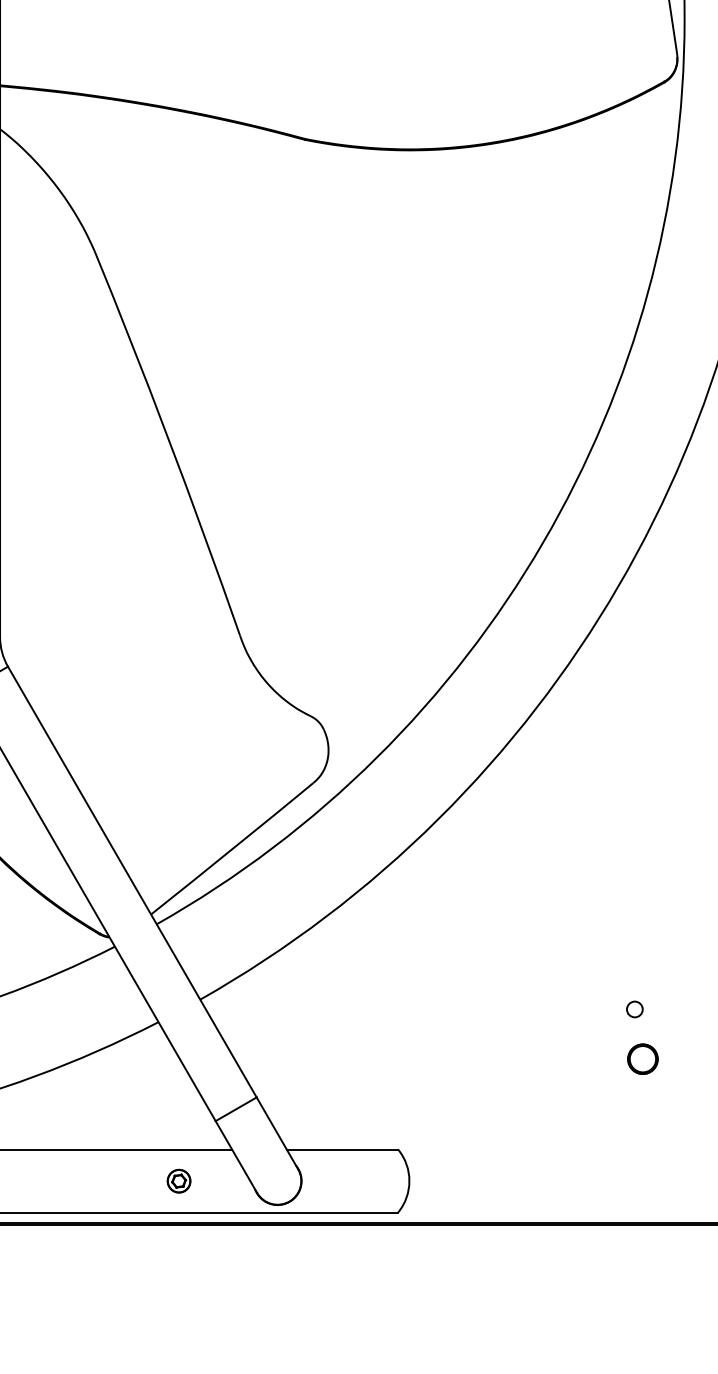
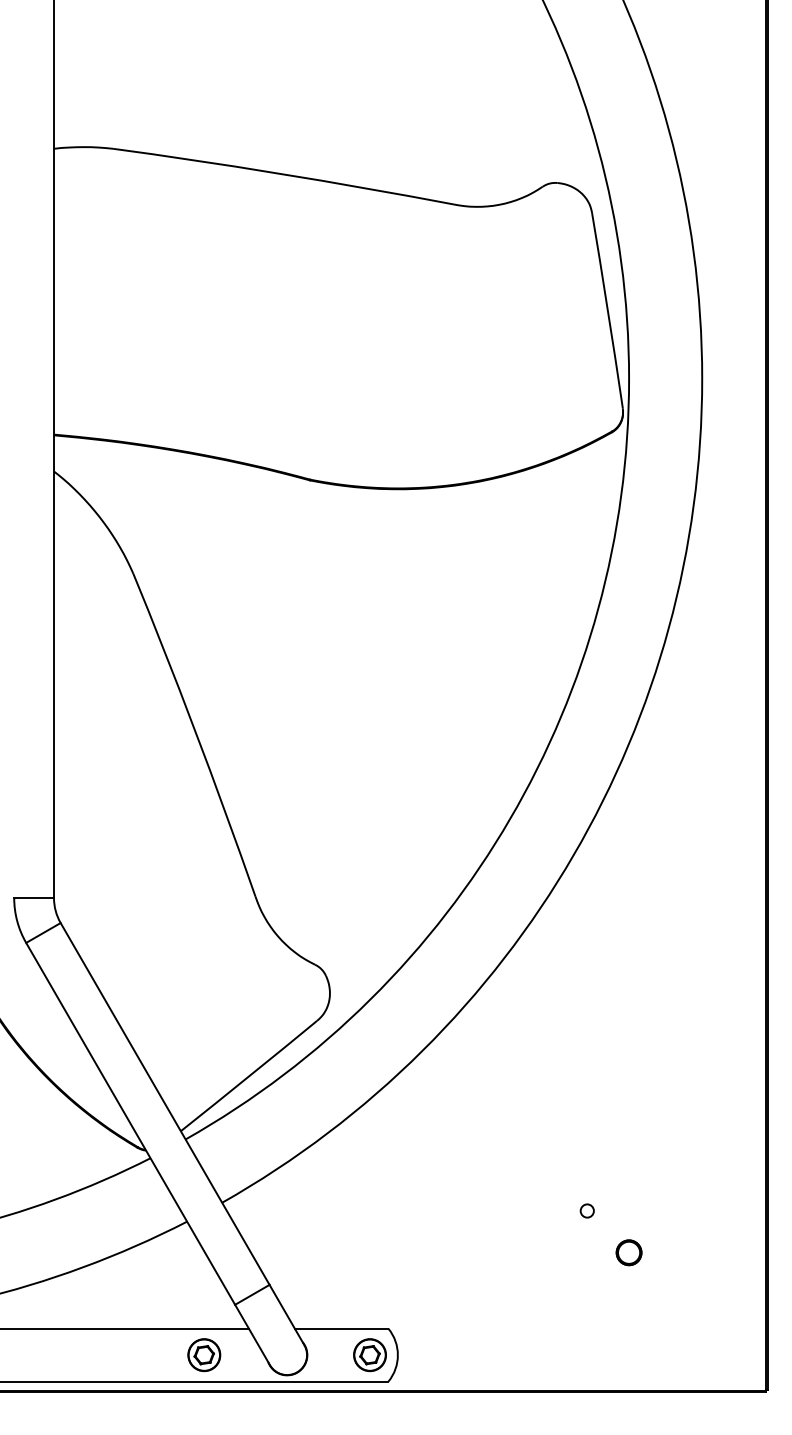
part: (642, 1058) -> (628, 1252), moved
part: (179, 1181) -> (204, 1355), size x1.67
part: (375, 1181) -> (369, 1355), added

